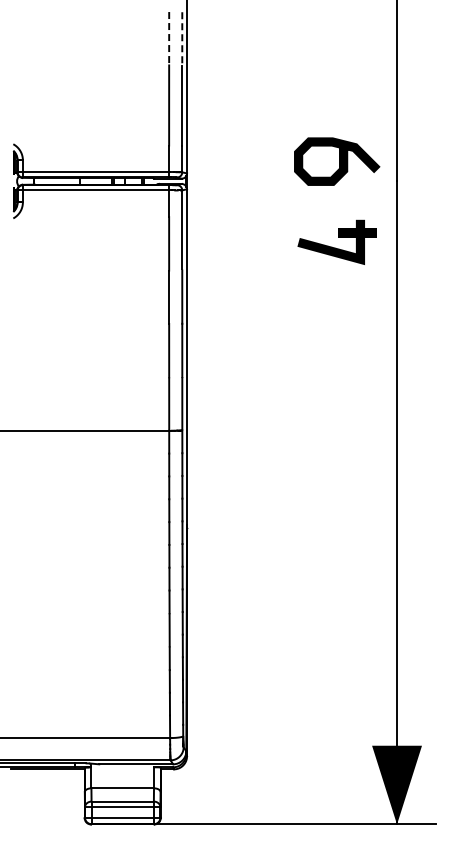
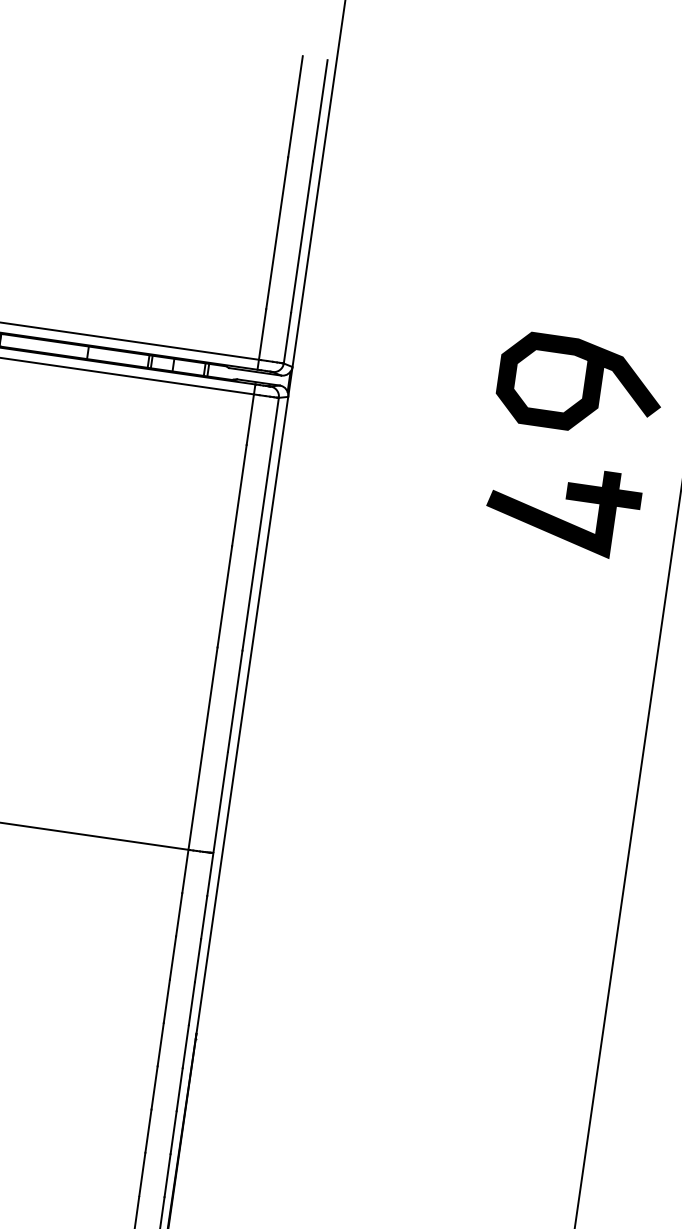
line: (169, 38) -> (296, 106), dashed -> solid
line: (182, 38) -> (320, 109), dashed -> solid
part: (336, 241) -> (561, 506), moved

